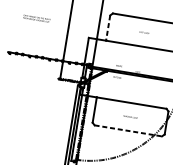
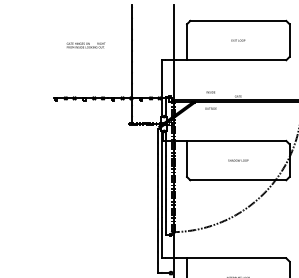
line: (108, 28) -> (187, 42), dashed -> solid
line: (128, 131) -> (238, 180), dashed -> solid

